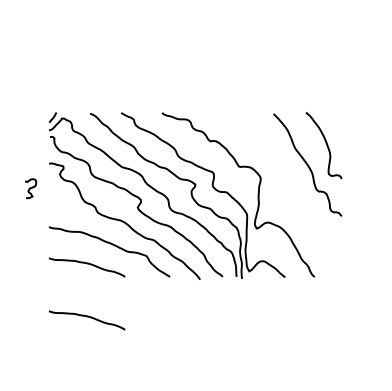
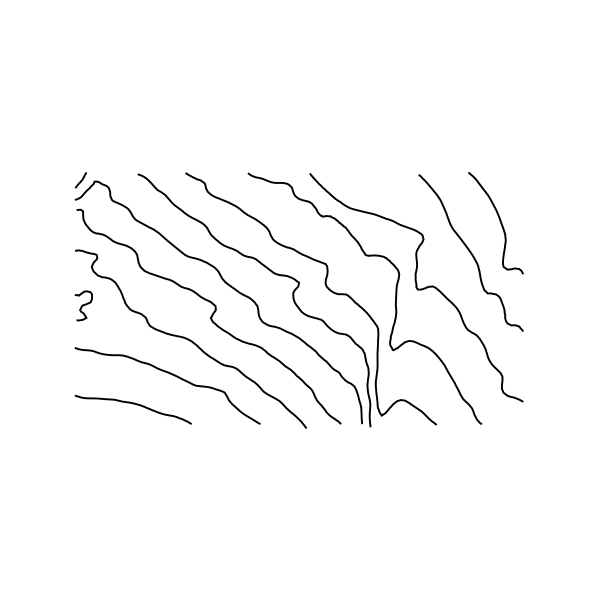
curve: (271, 187) -> (415, 287), added
curve: (31, 188) -> (84, 305), moved
curve: (86, 317) -> (132, 486), removed

